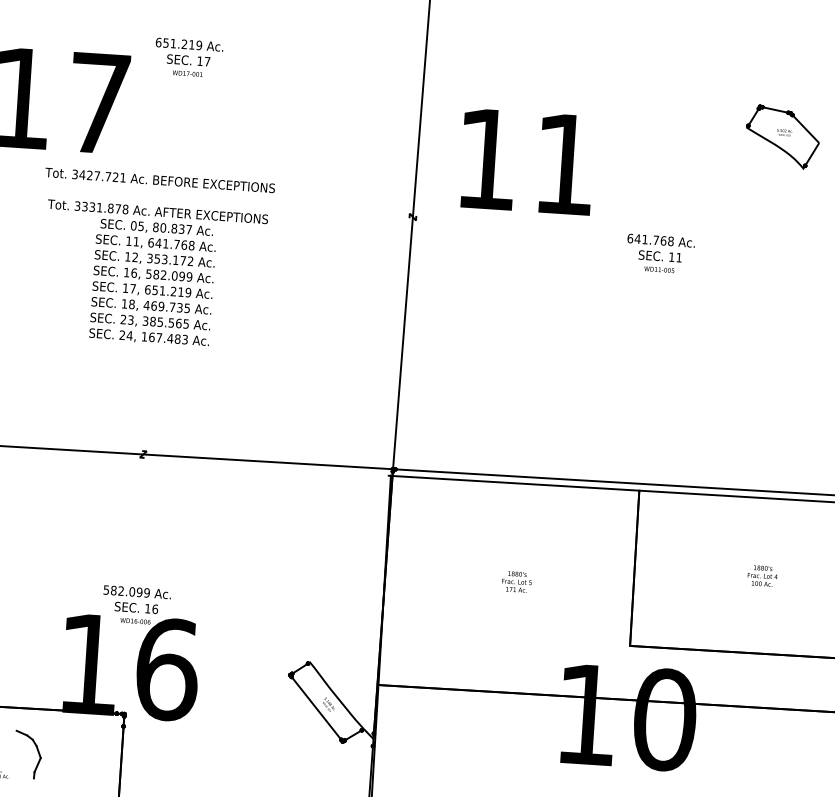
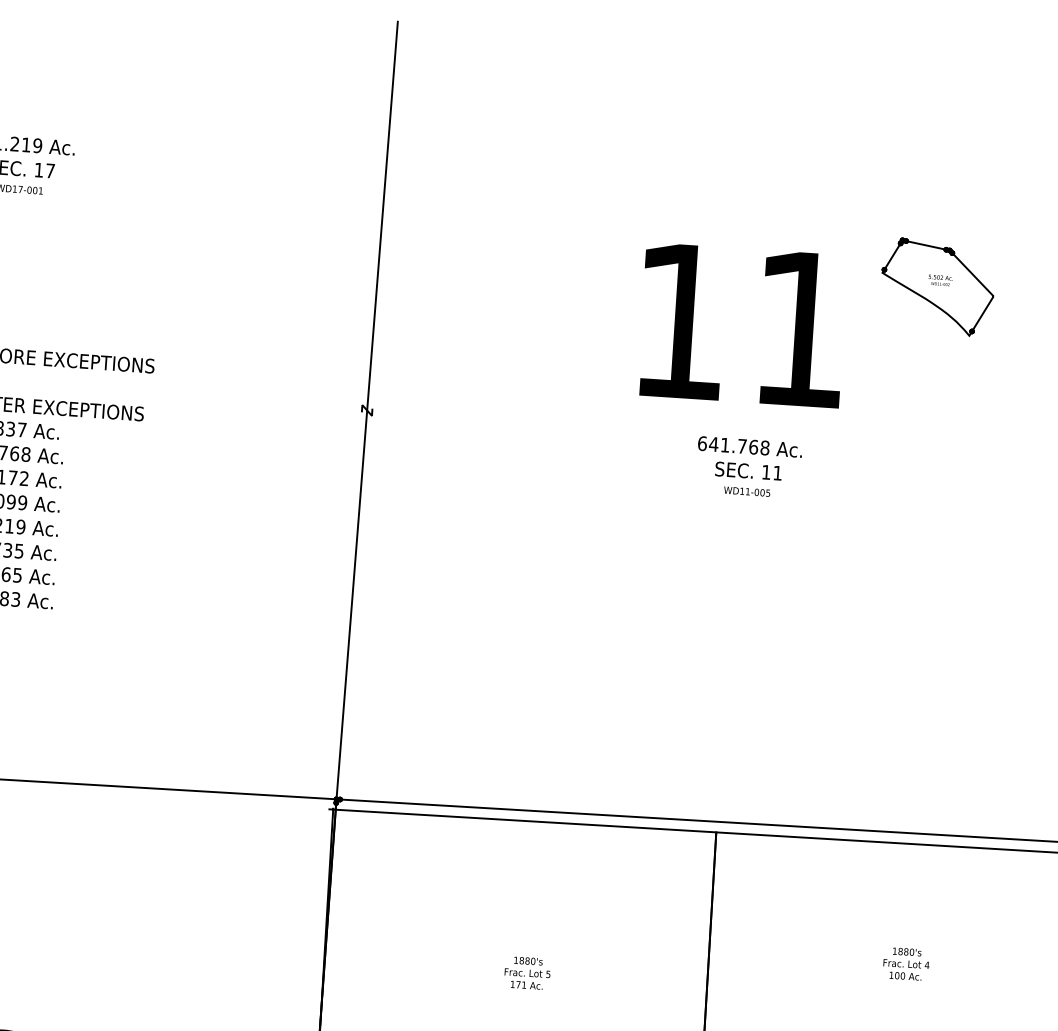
text: (525, 162) -> (739, 326), moved

